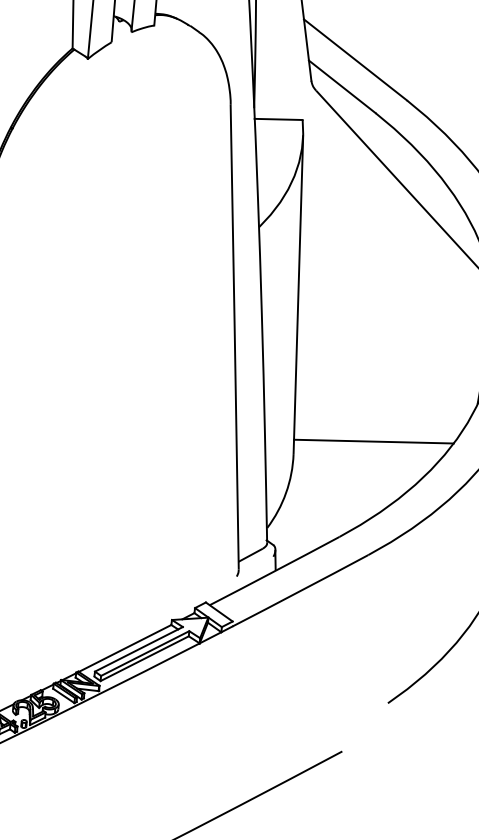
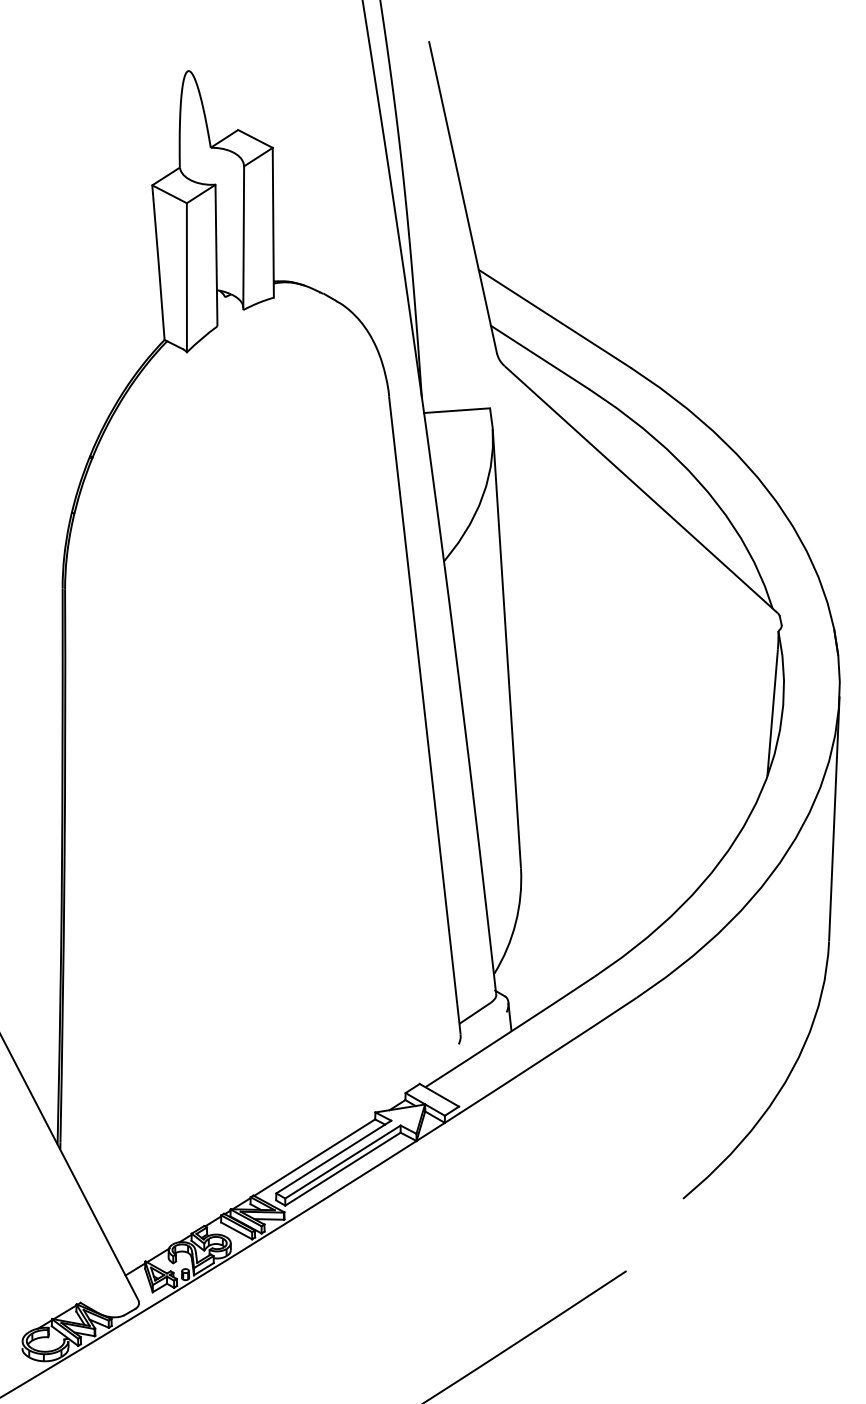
line: (373, 441) -> (629, 840), removed

